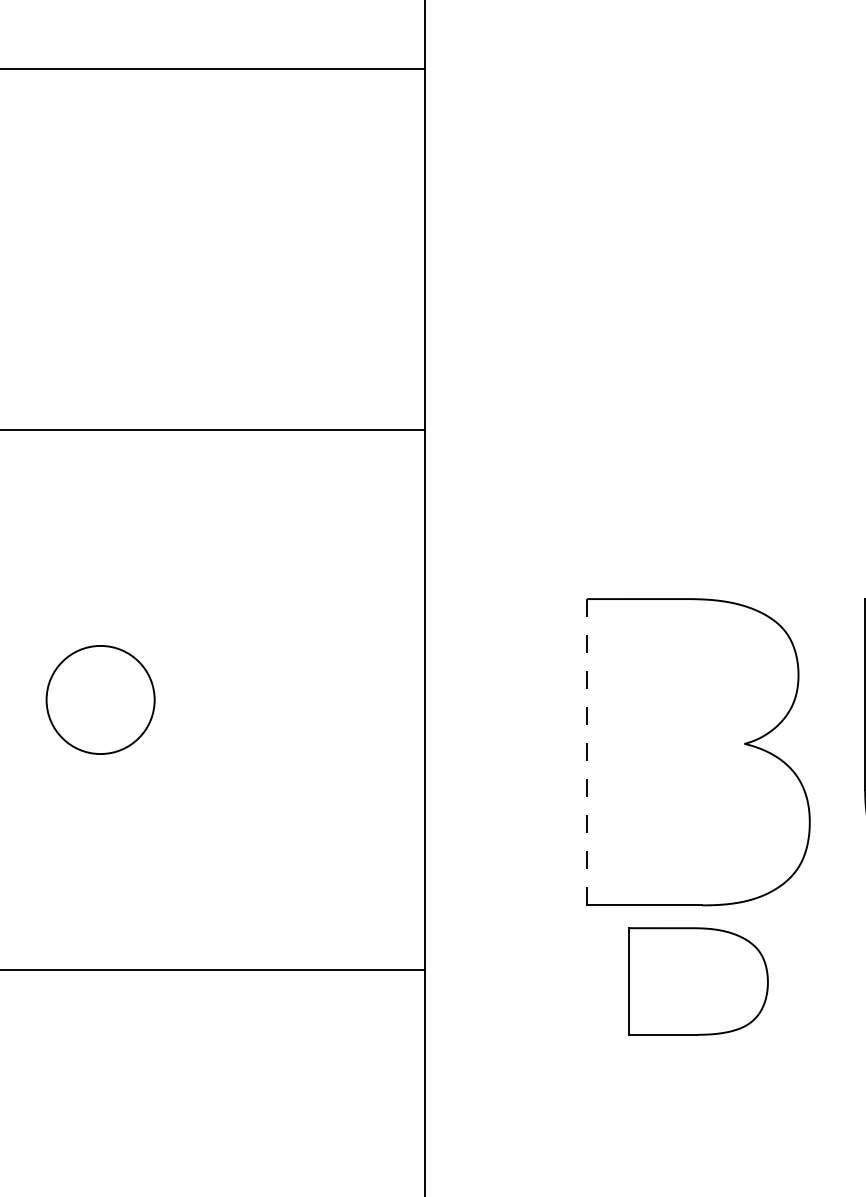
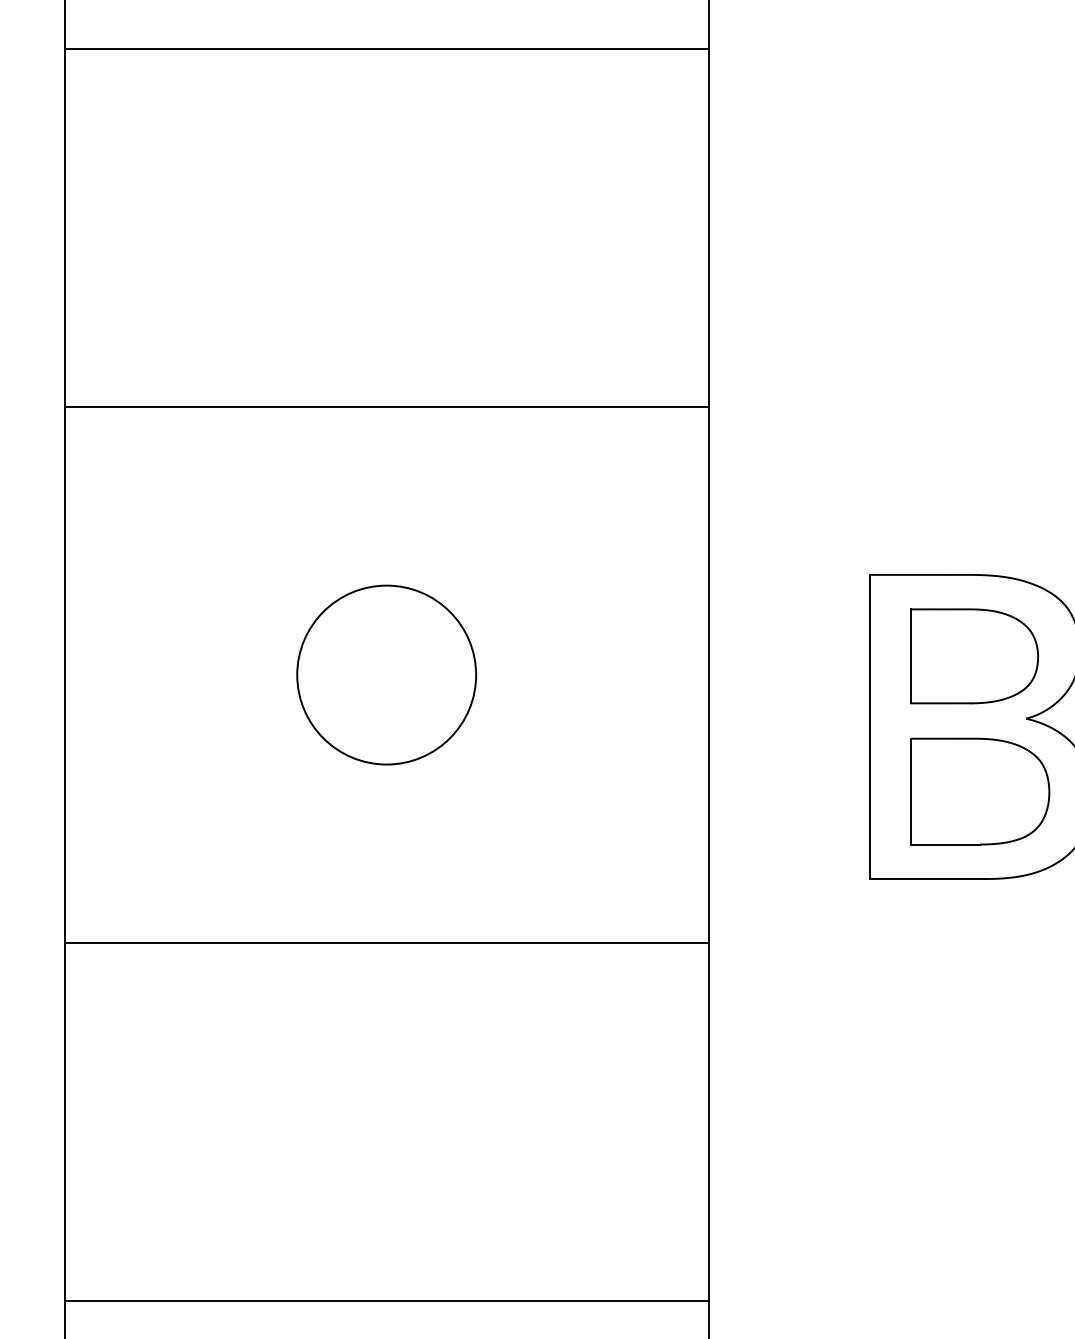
part: (692, 681) -> (974, 656), added
circle: (100, 699) -> (386, 674), size x1.67
line: (586, 751) -> (869, 726), dashed -> solid
part: (698, 981) -> (980, 791), moved

